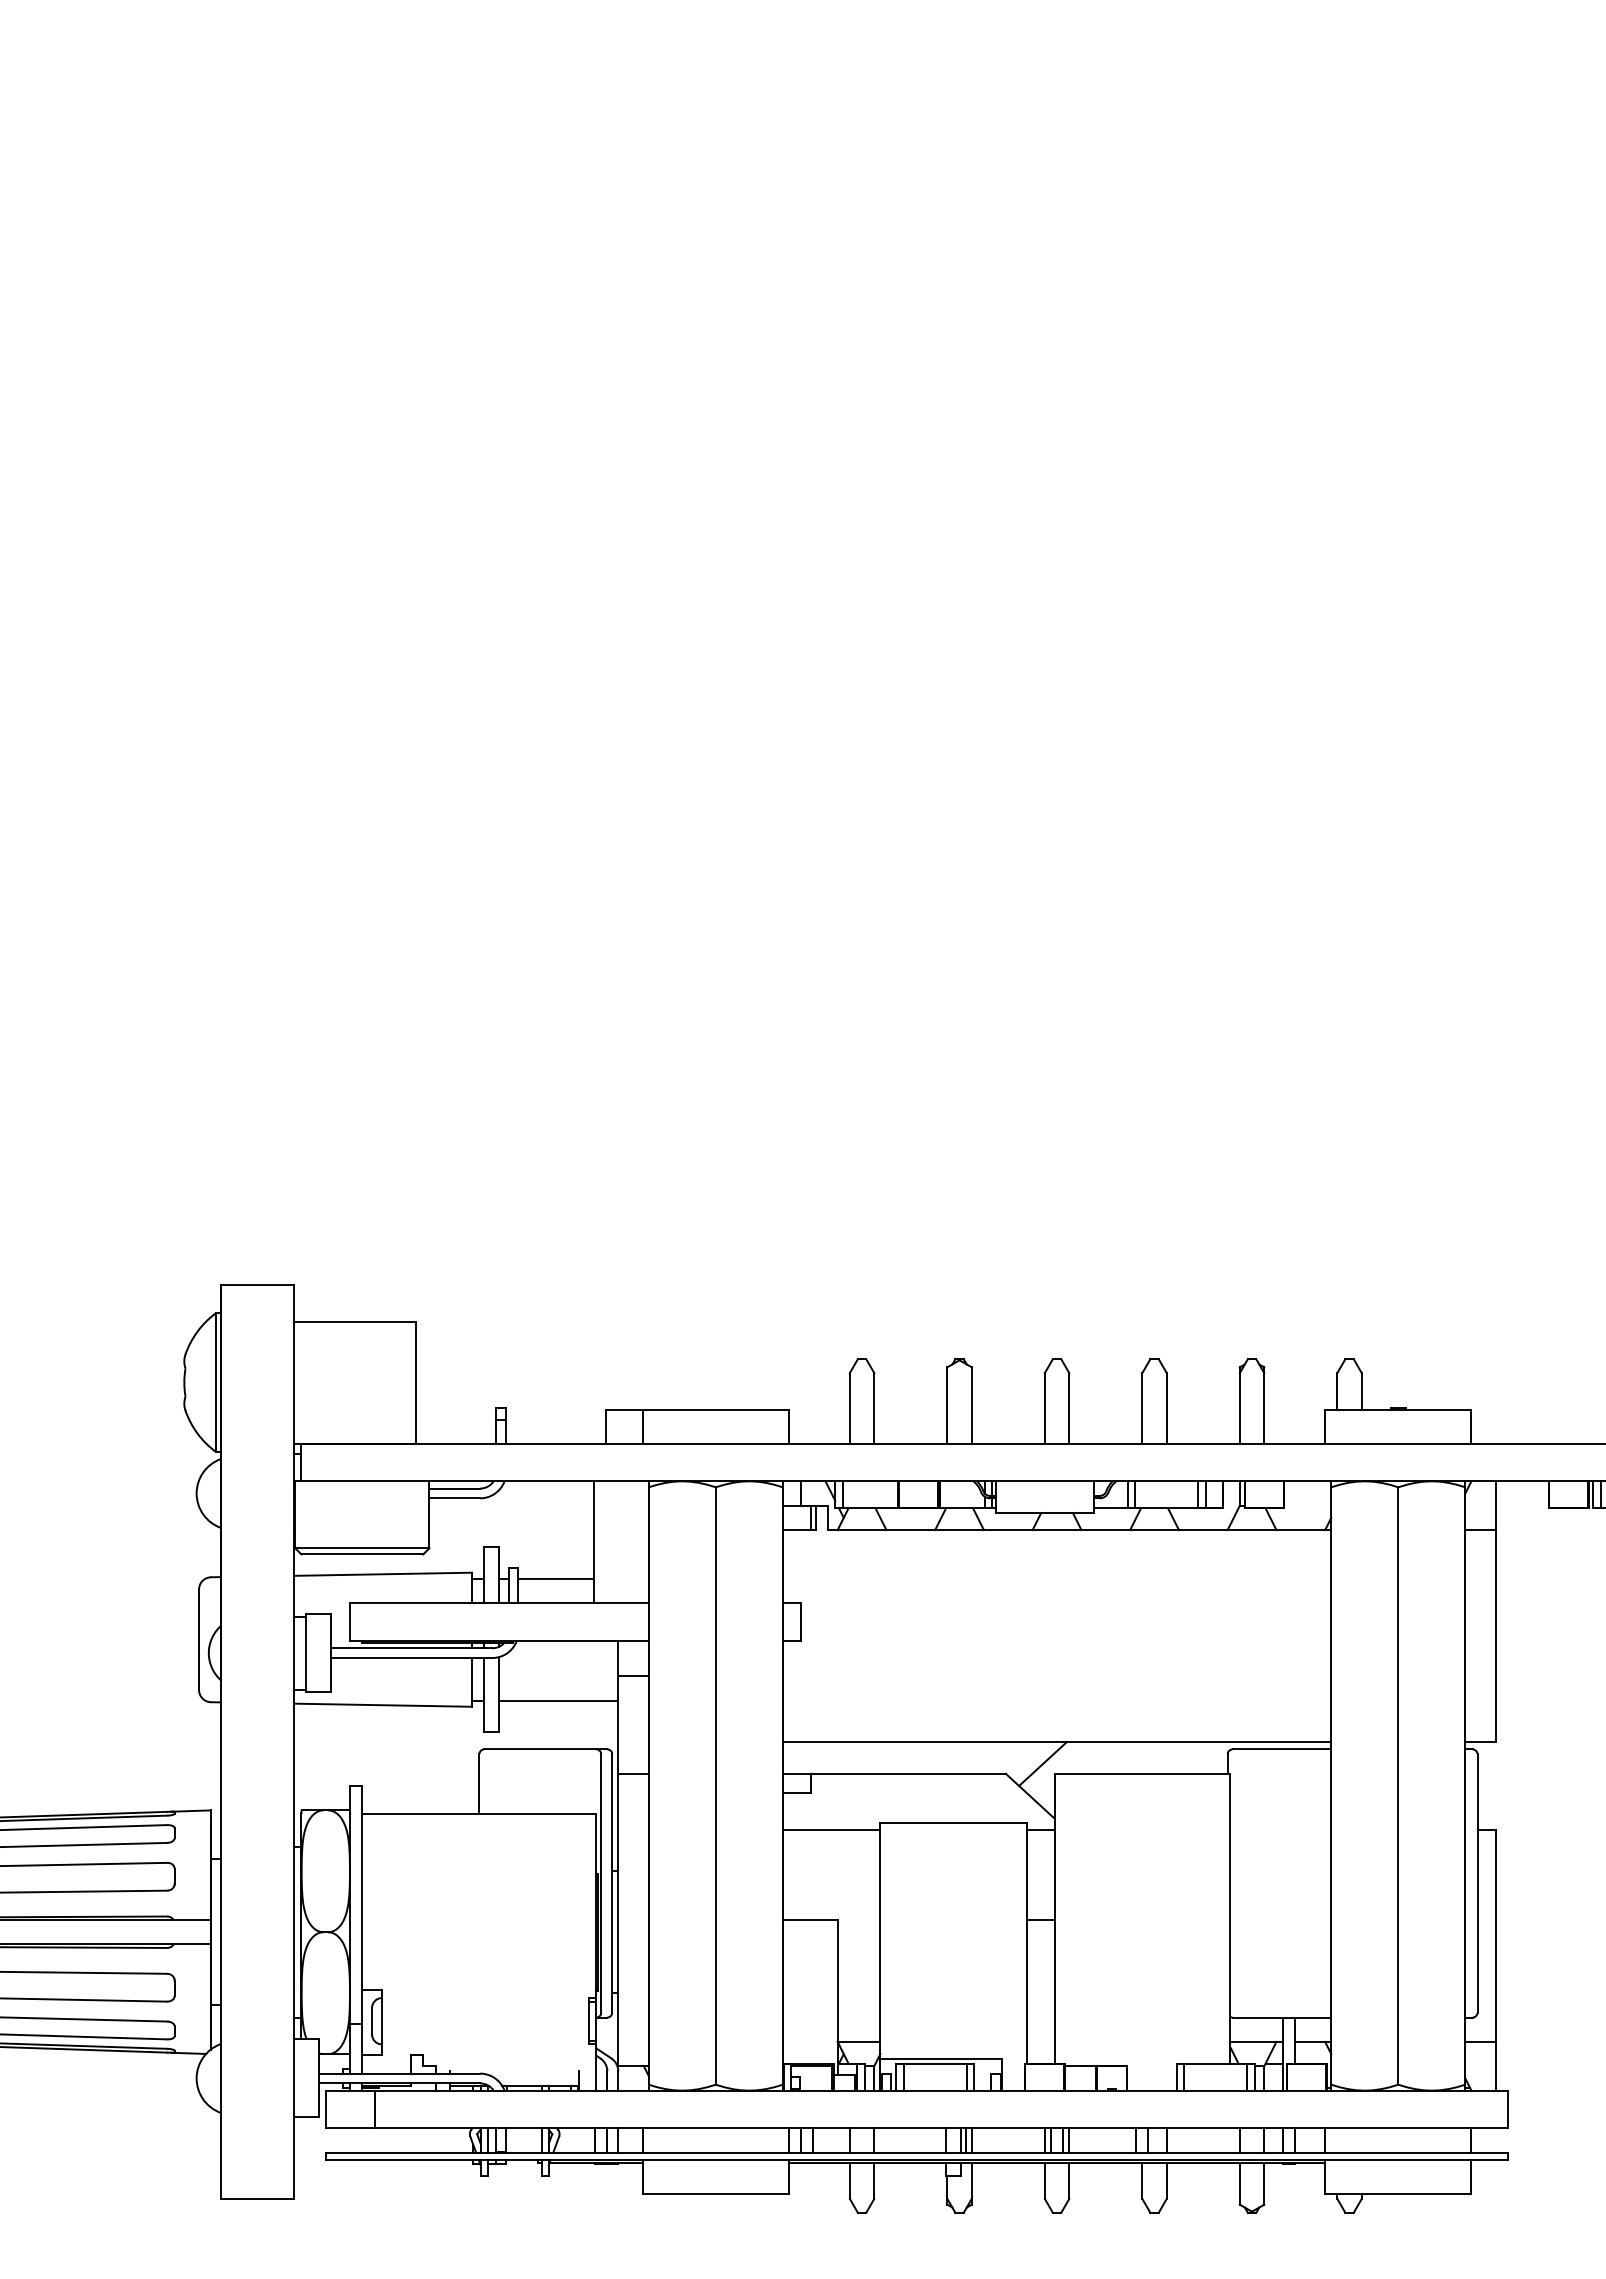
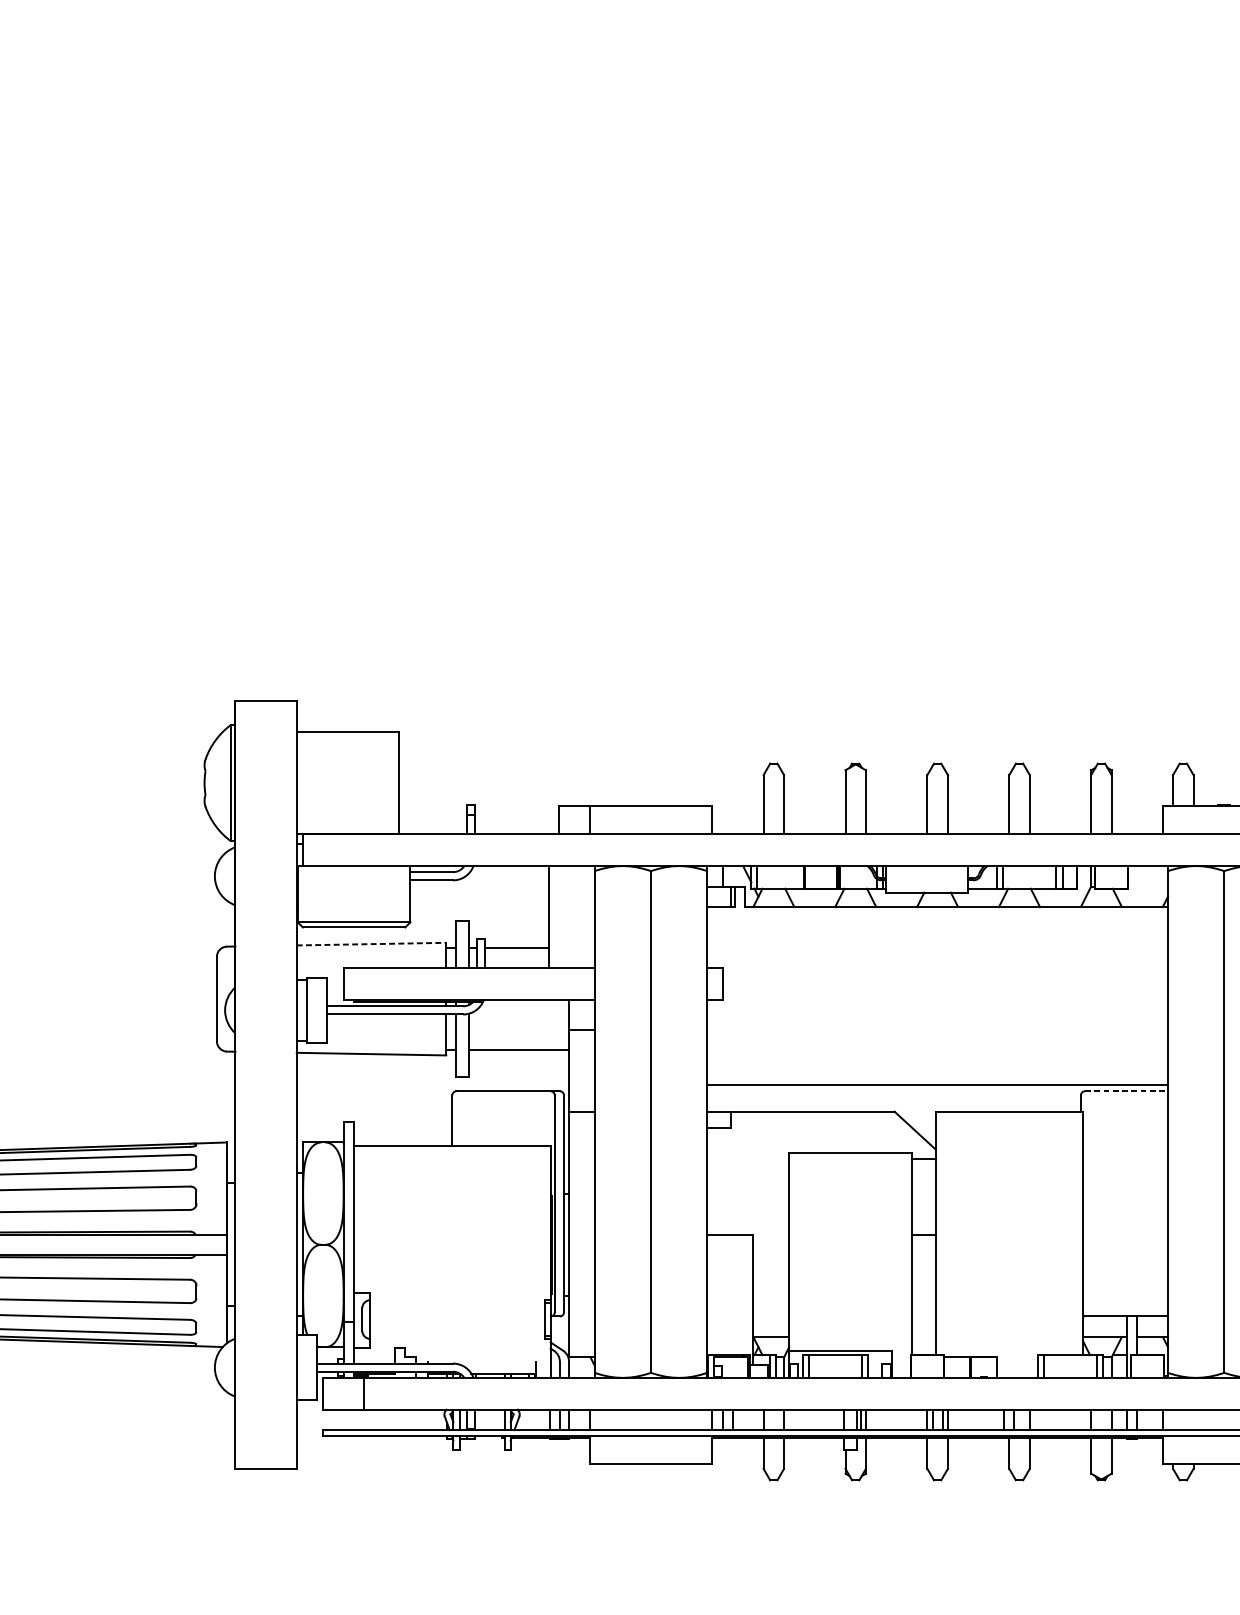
line: (383, 1574) -> (371, 944), solid -> dashed
line: (1282, 1749) -> (1127, 1091), solid -> dashed
line: (1042, 1763) -> (925, 1103), removed
line: (831, 1829) -> (748, 1158), removed

